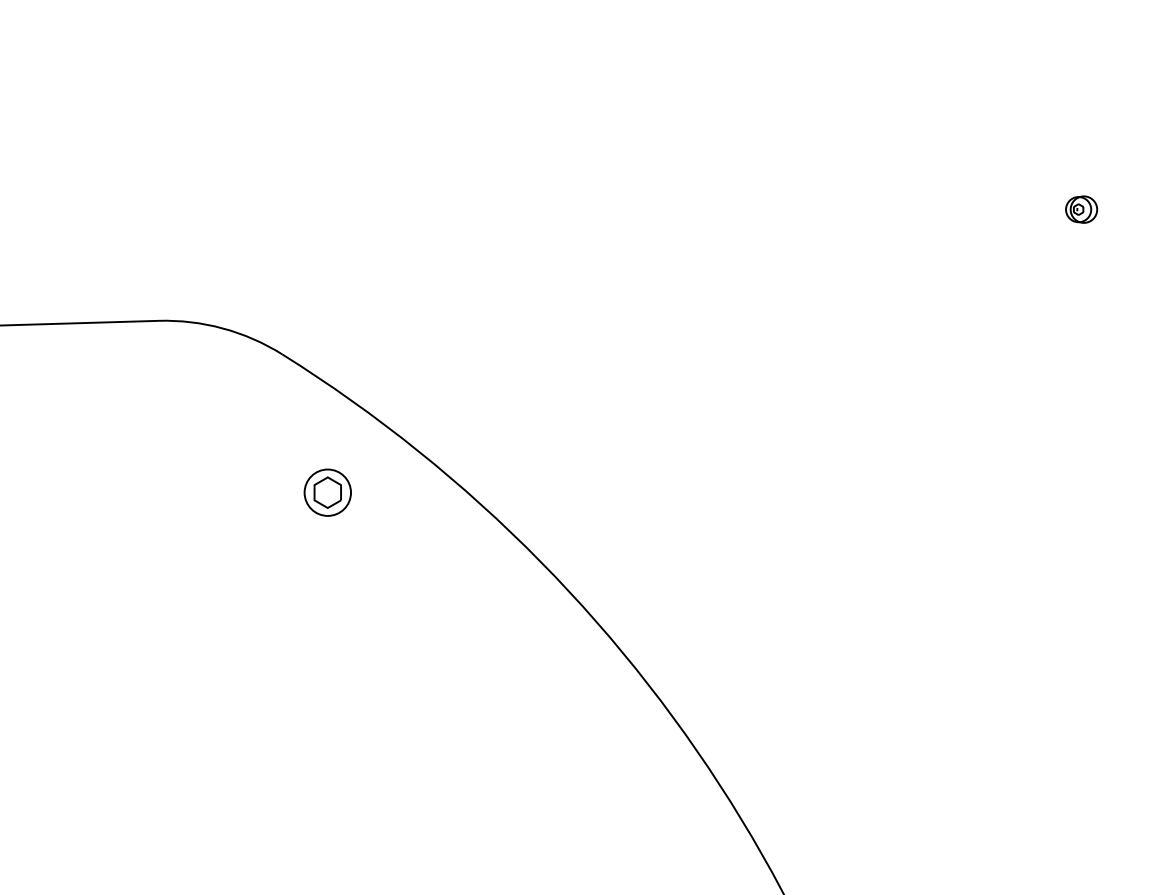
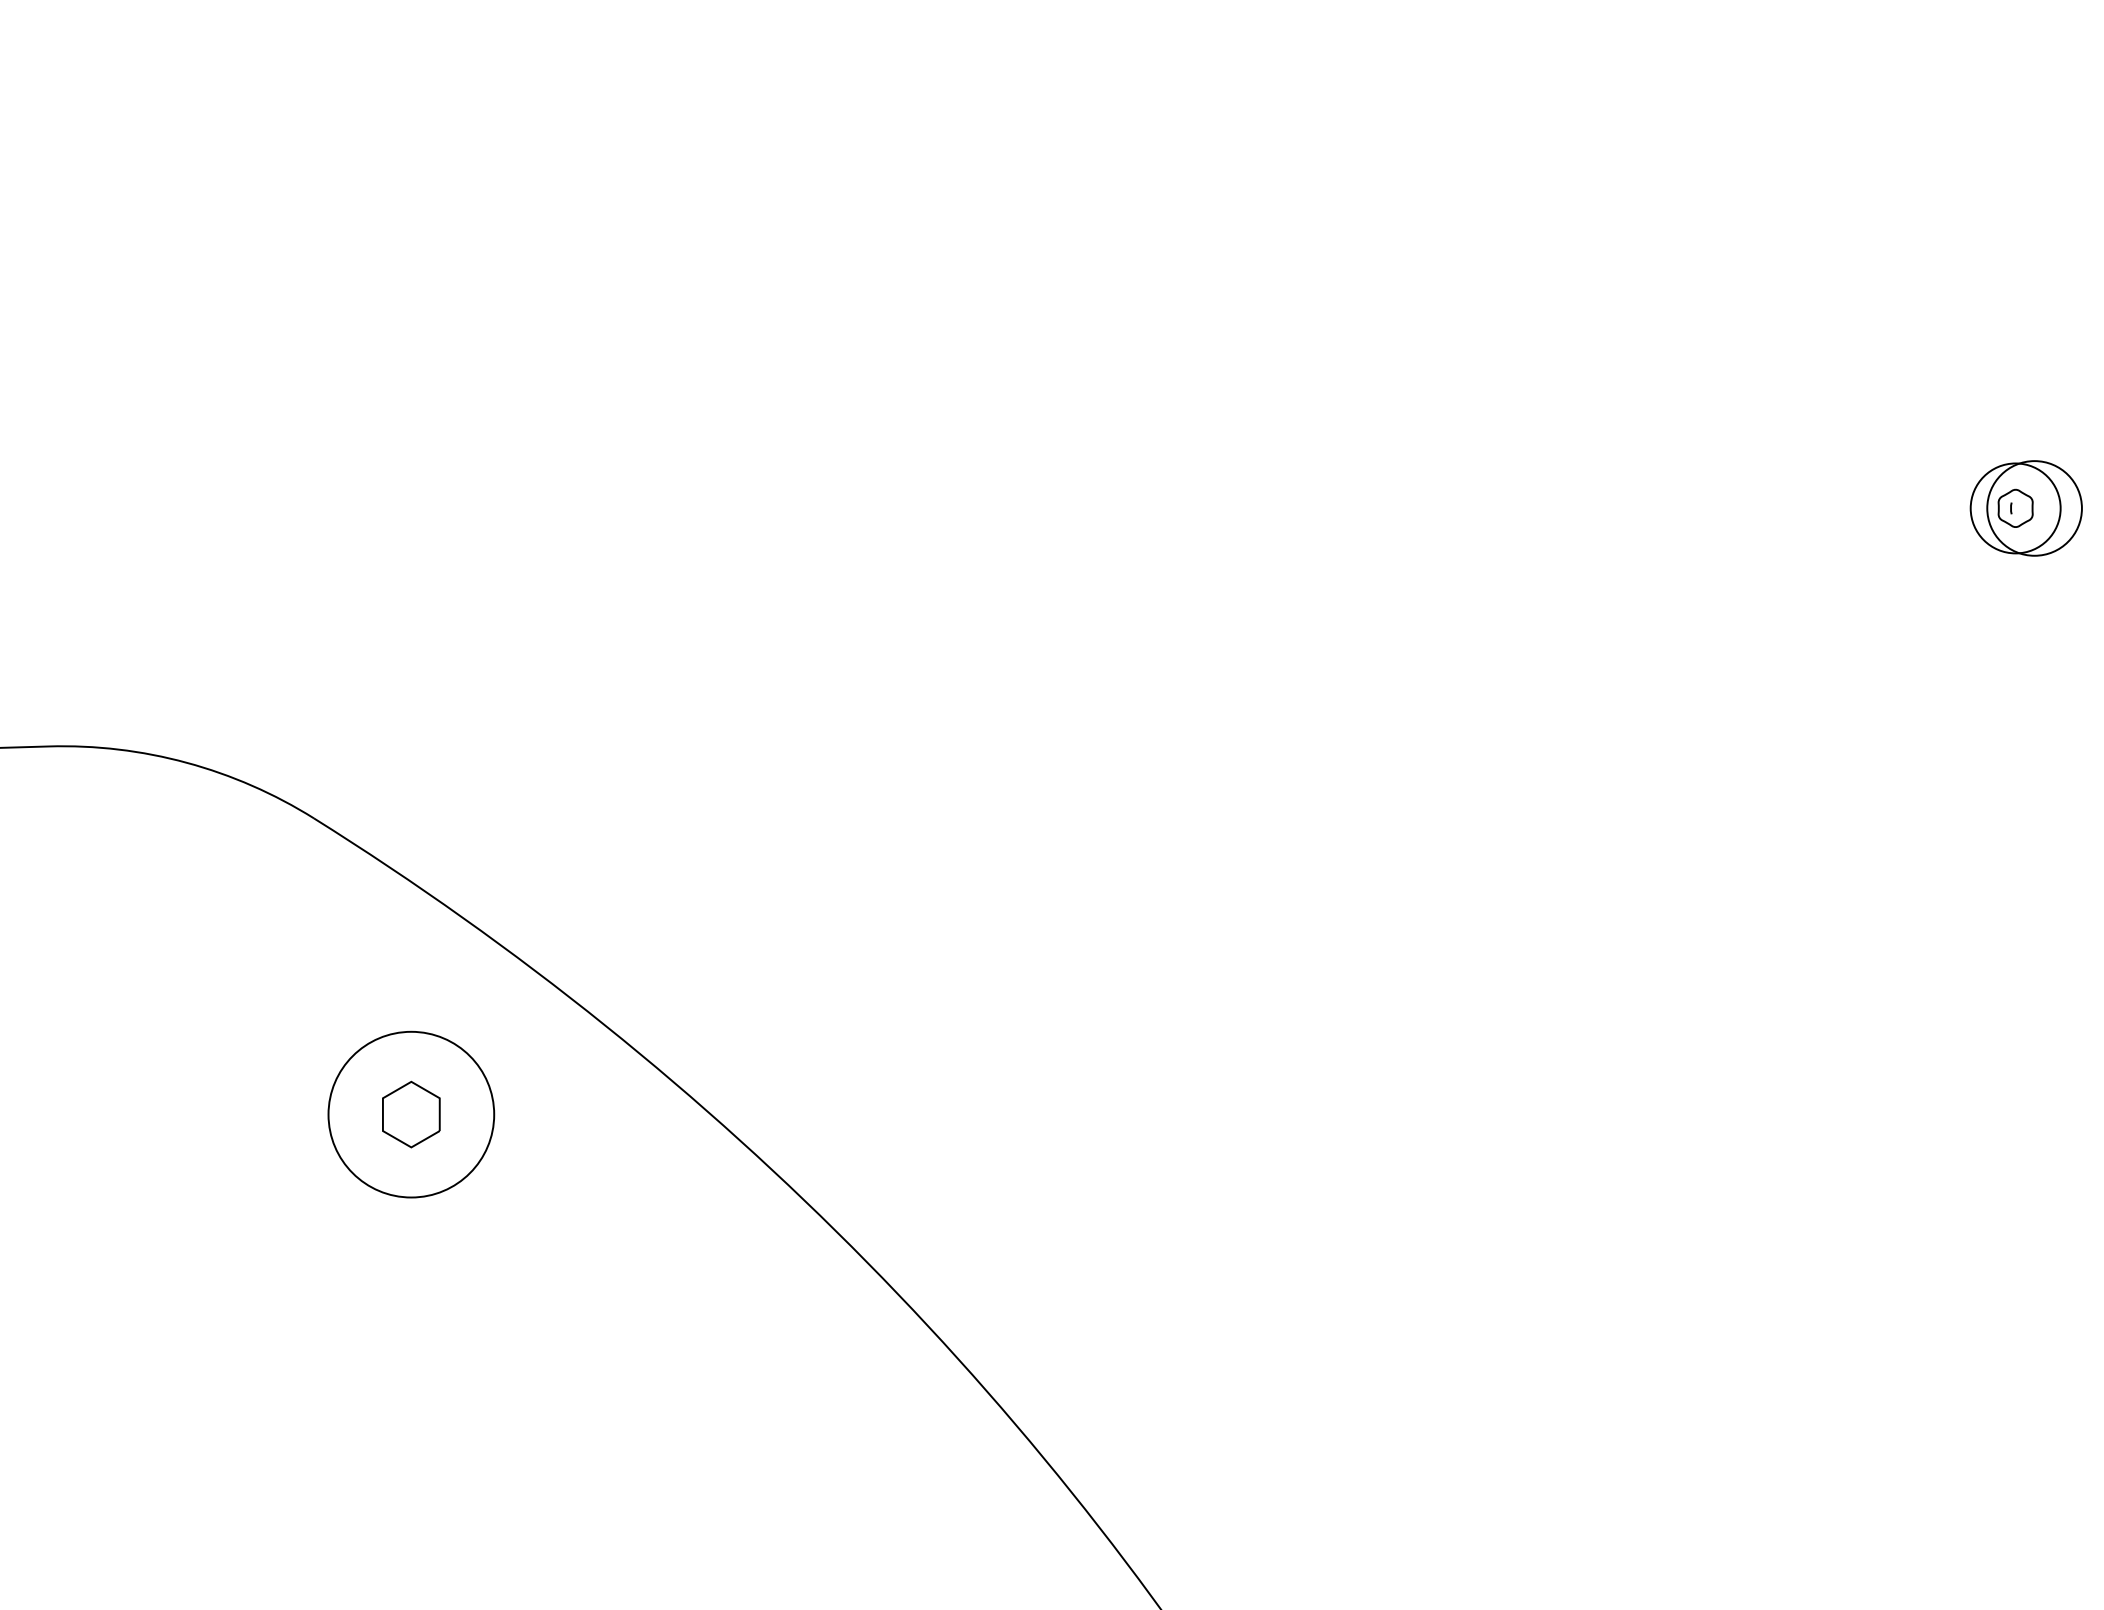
part: (1081, 209) -> (2025, 507), size x1.67
circle: (327, 492) -> (410, 1114), size x1.67

